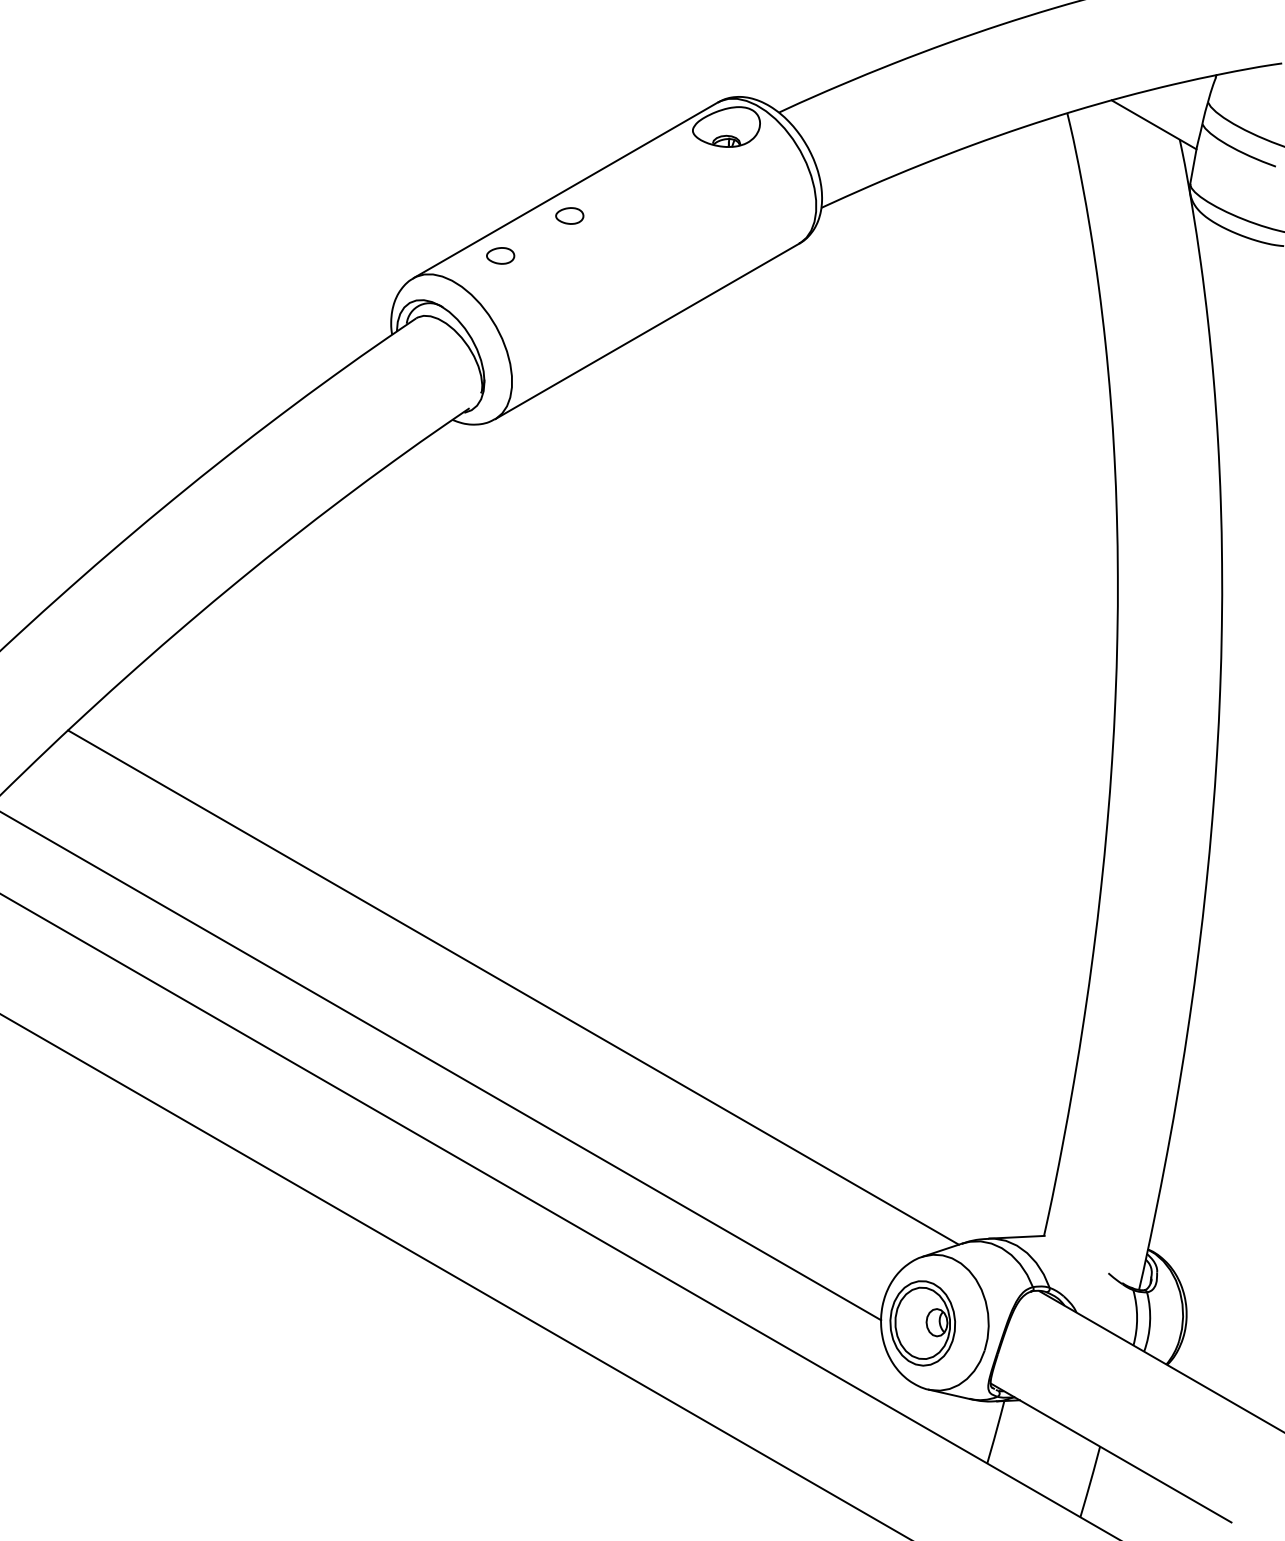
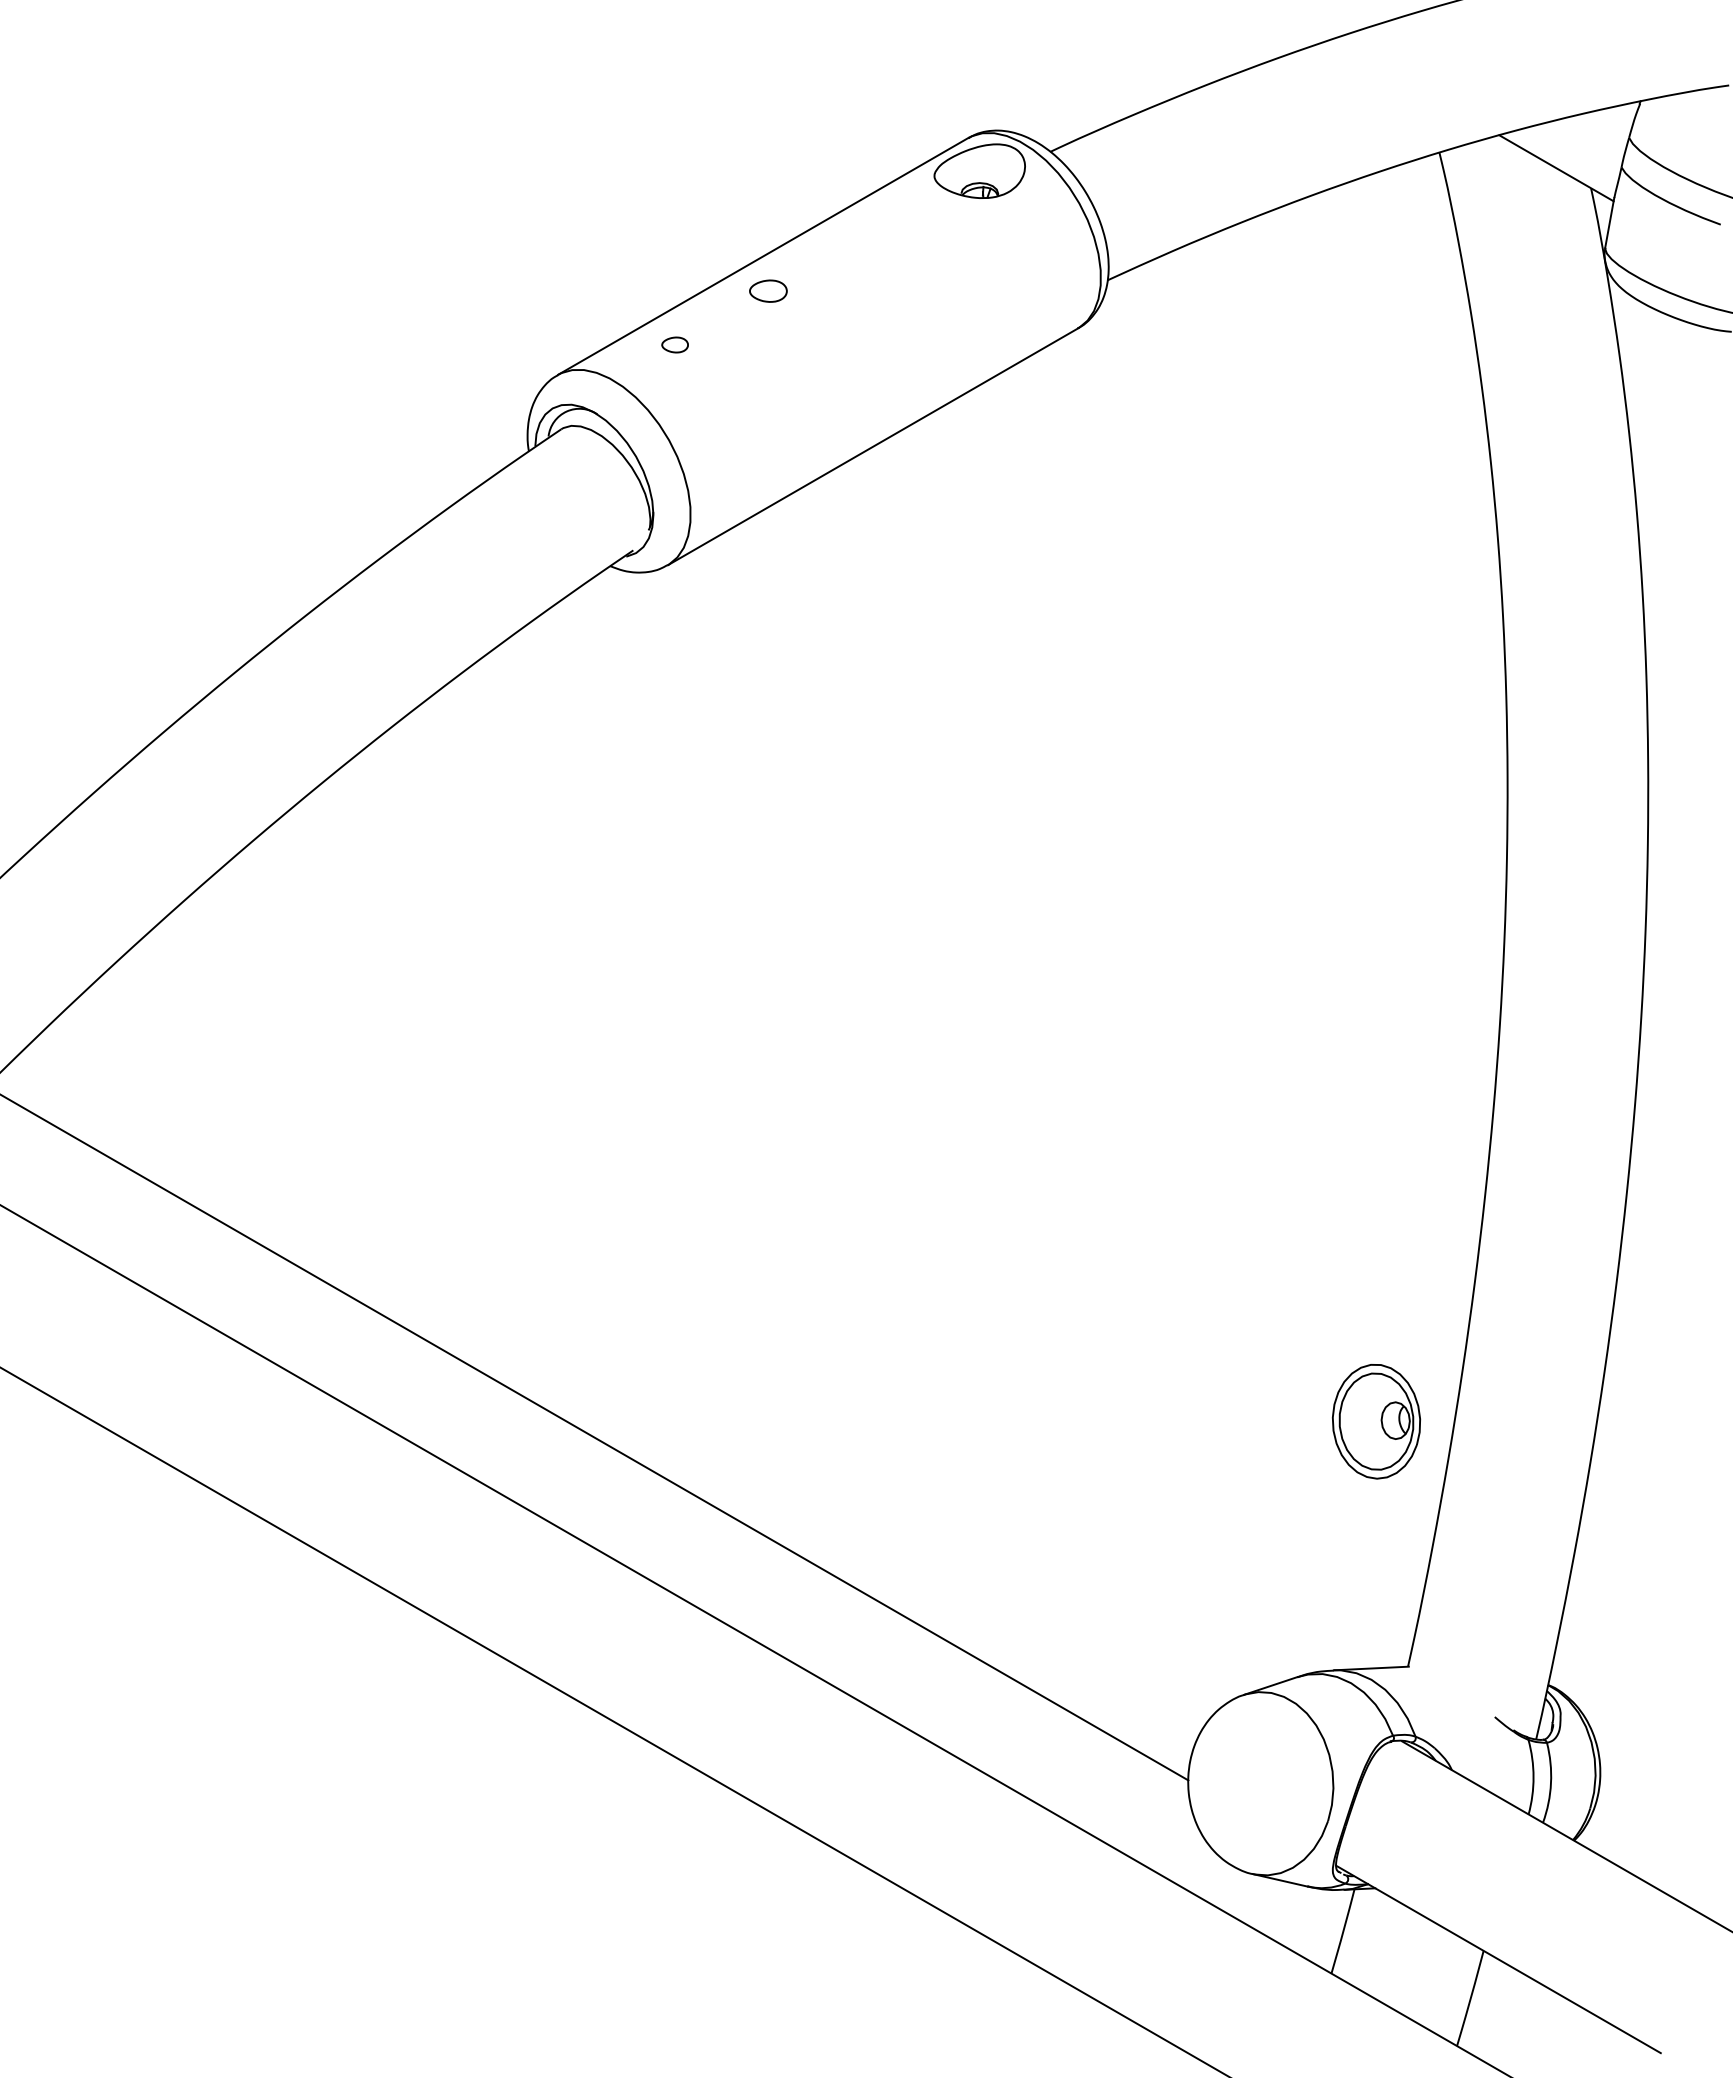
part: (500, 255) -> (674, 344), size x0.7
line: (513, 987) -> (692, 1331), removed
part: (922, 1323) -> (1376, 1421), moved

